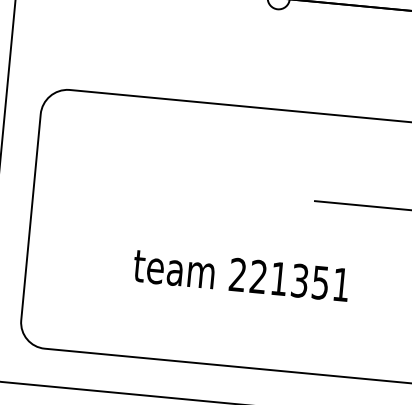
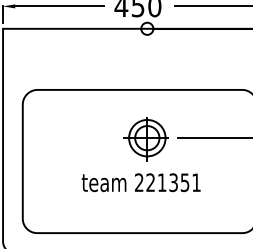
part: (256, 198) -> (145, 139), added

